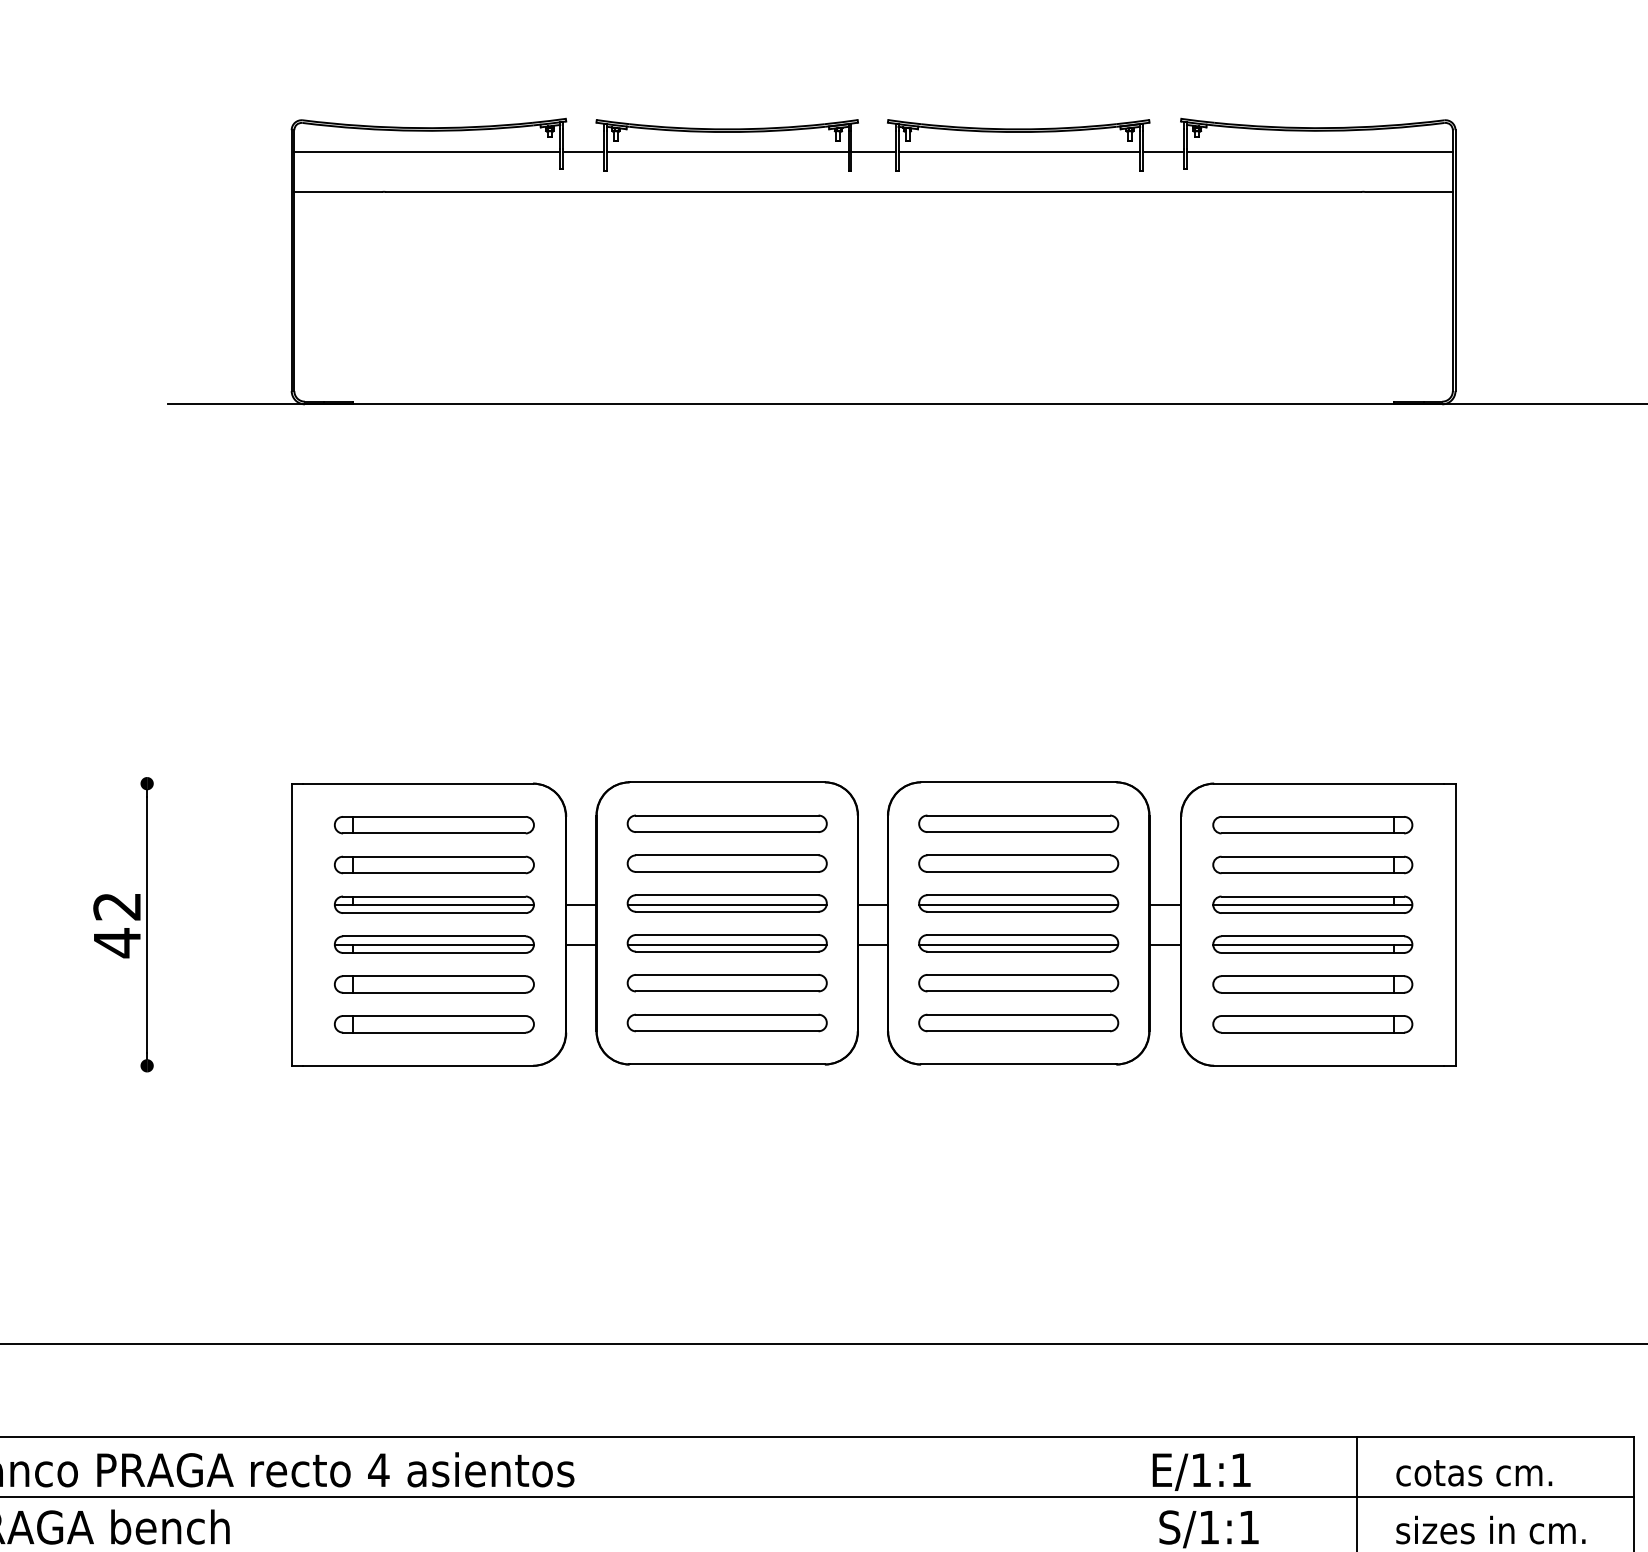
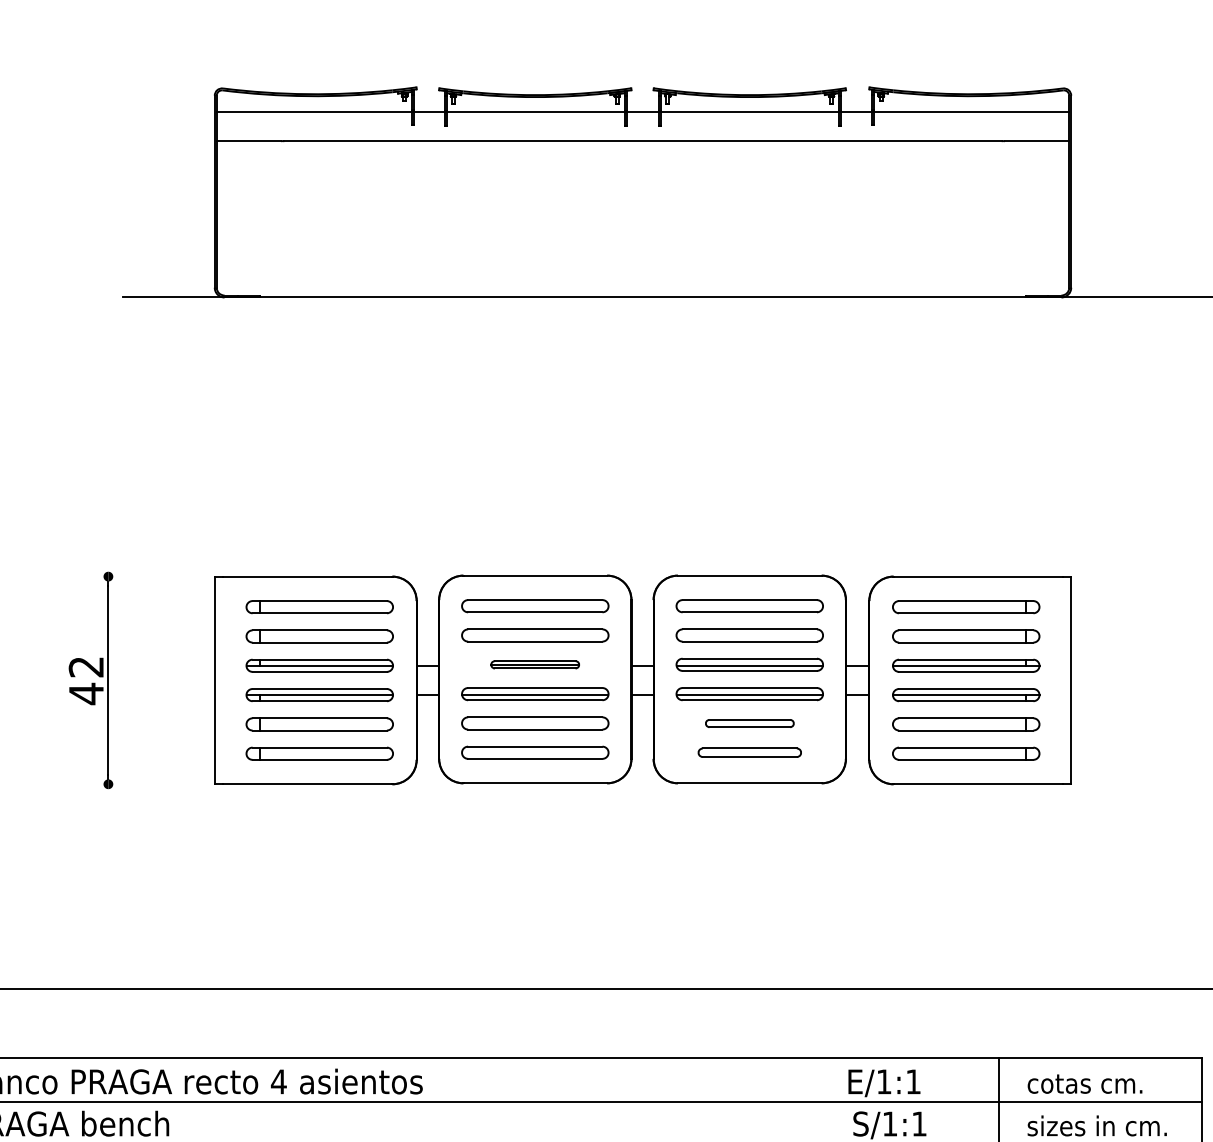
part: (726, 903) -> (534, 664), size x0.6
part: (1018, 983) -> (749, 723), size x0.6
part: (1018, 1022) -> (749, 752), size x0.7

